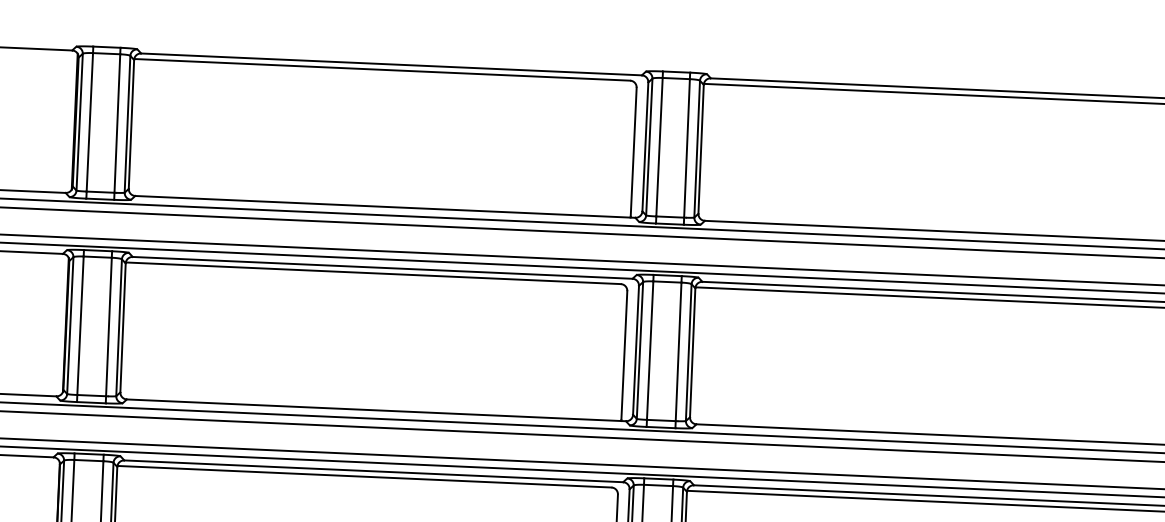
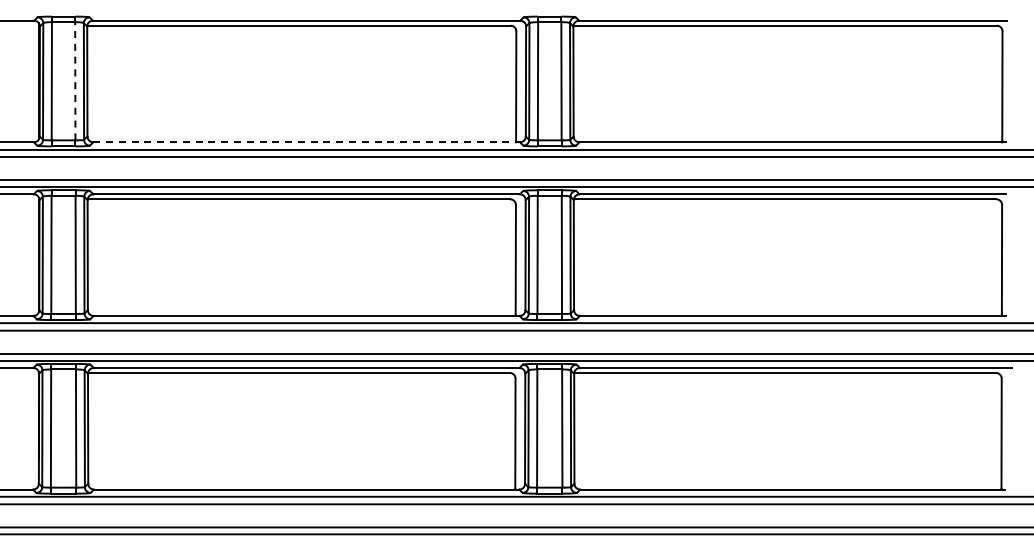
line: (117, 122) -> (75, 80), solid -> dashed
line: (386, 207) -> (307, 142), solid -> dashed

